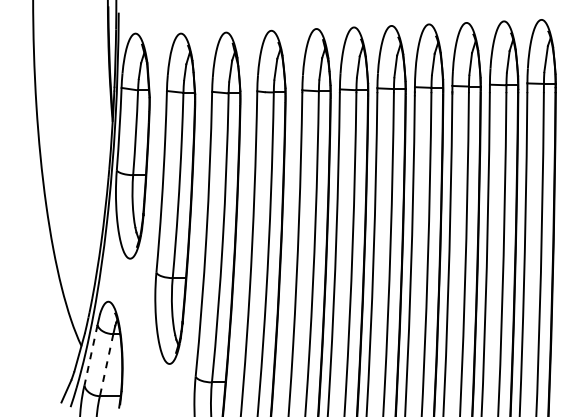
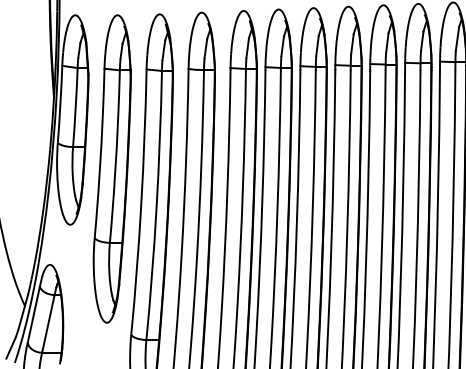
line: (90, 355) -> (33, 314), dashed -> solid
line: (106, 365) -> (48, 324), dashed -> solid

